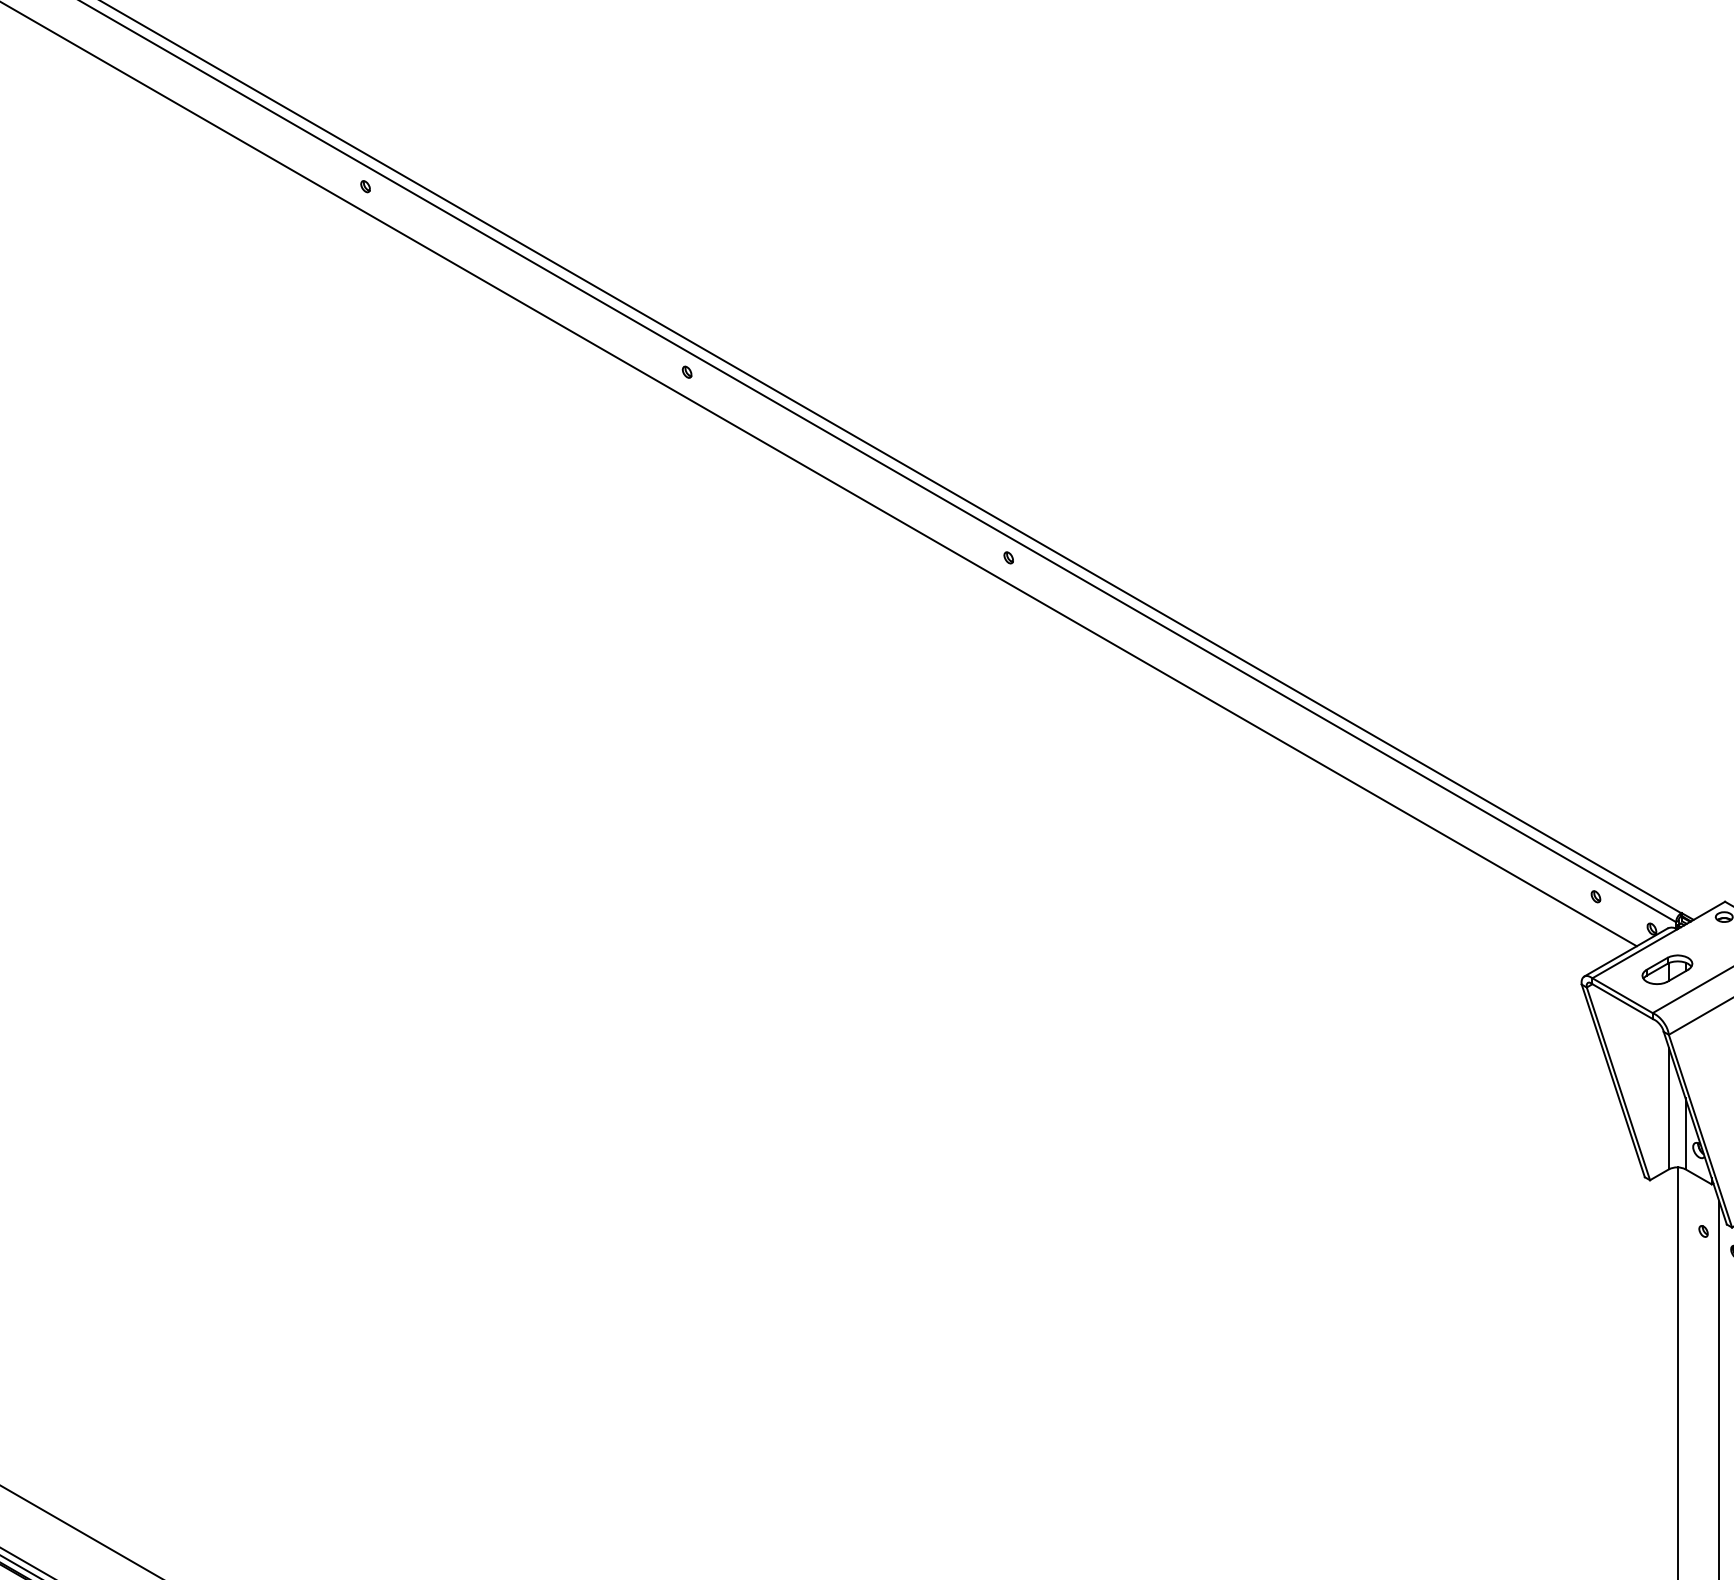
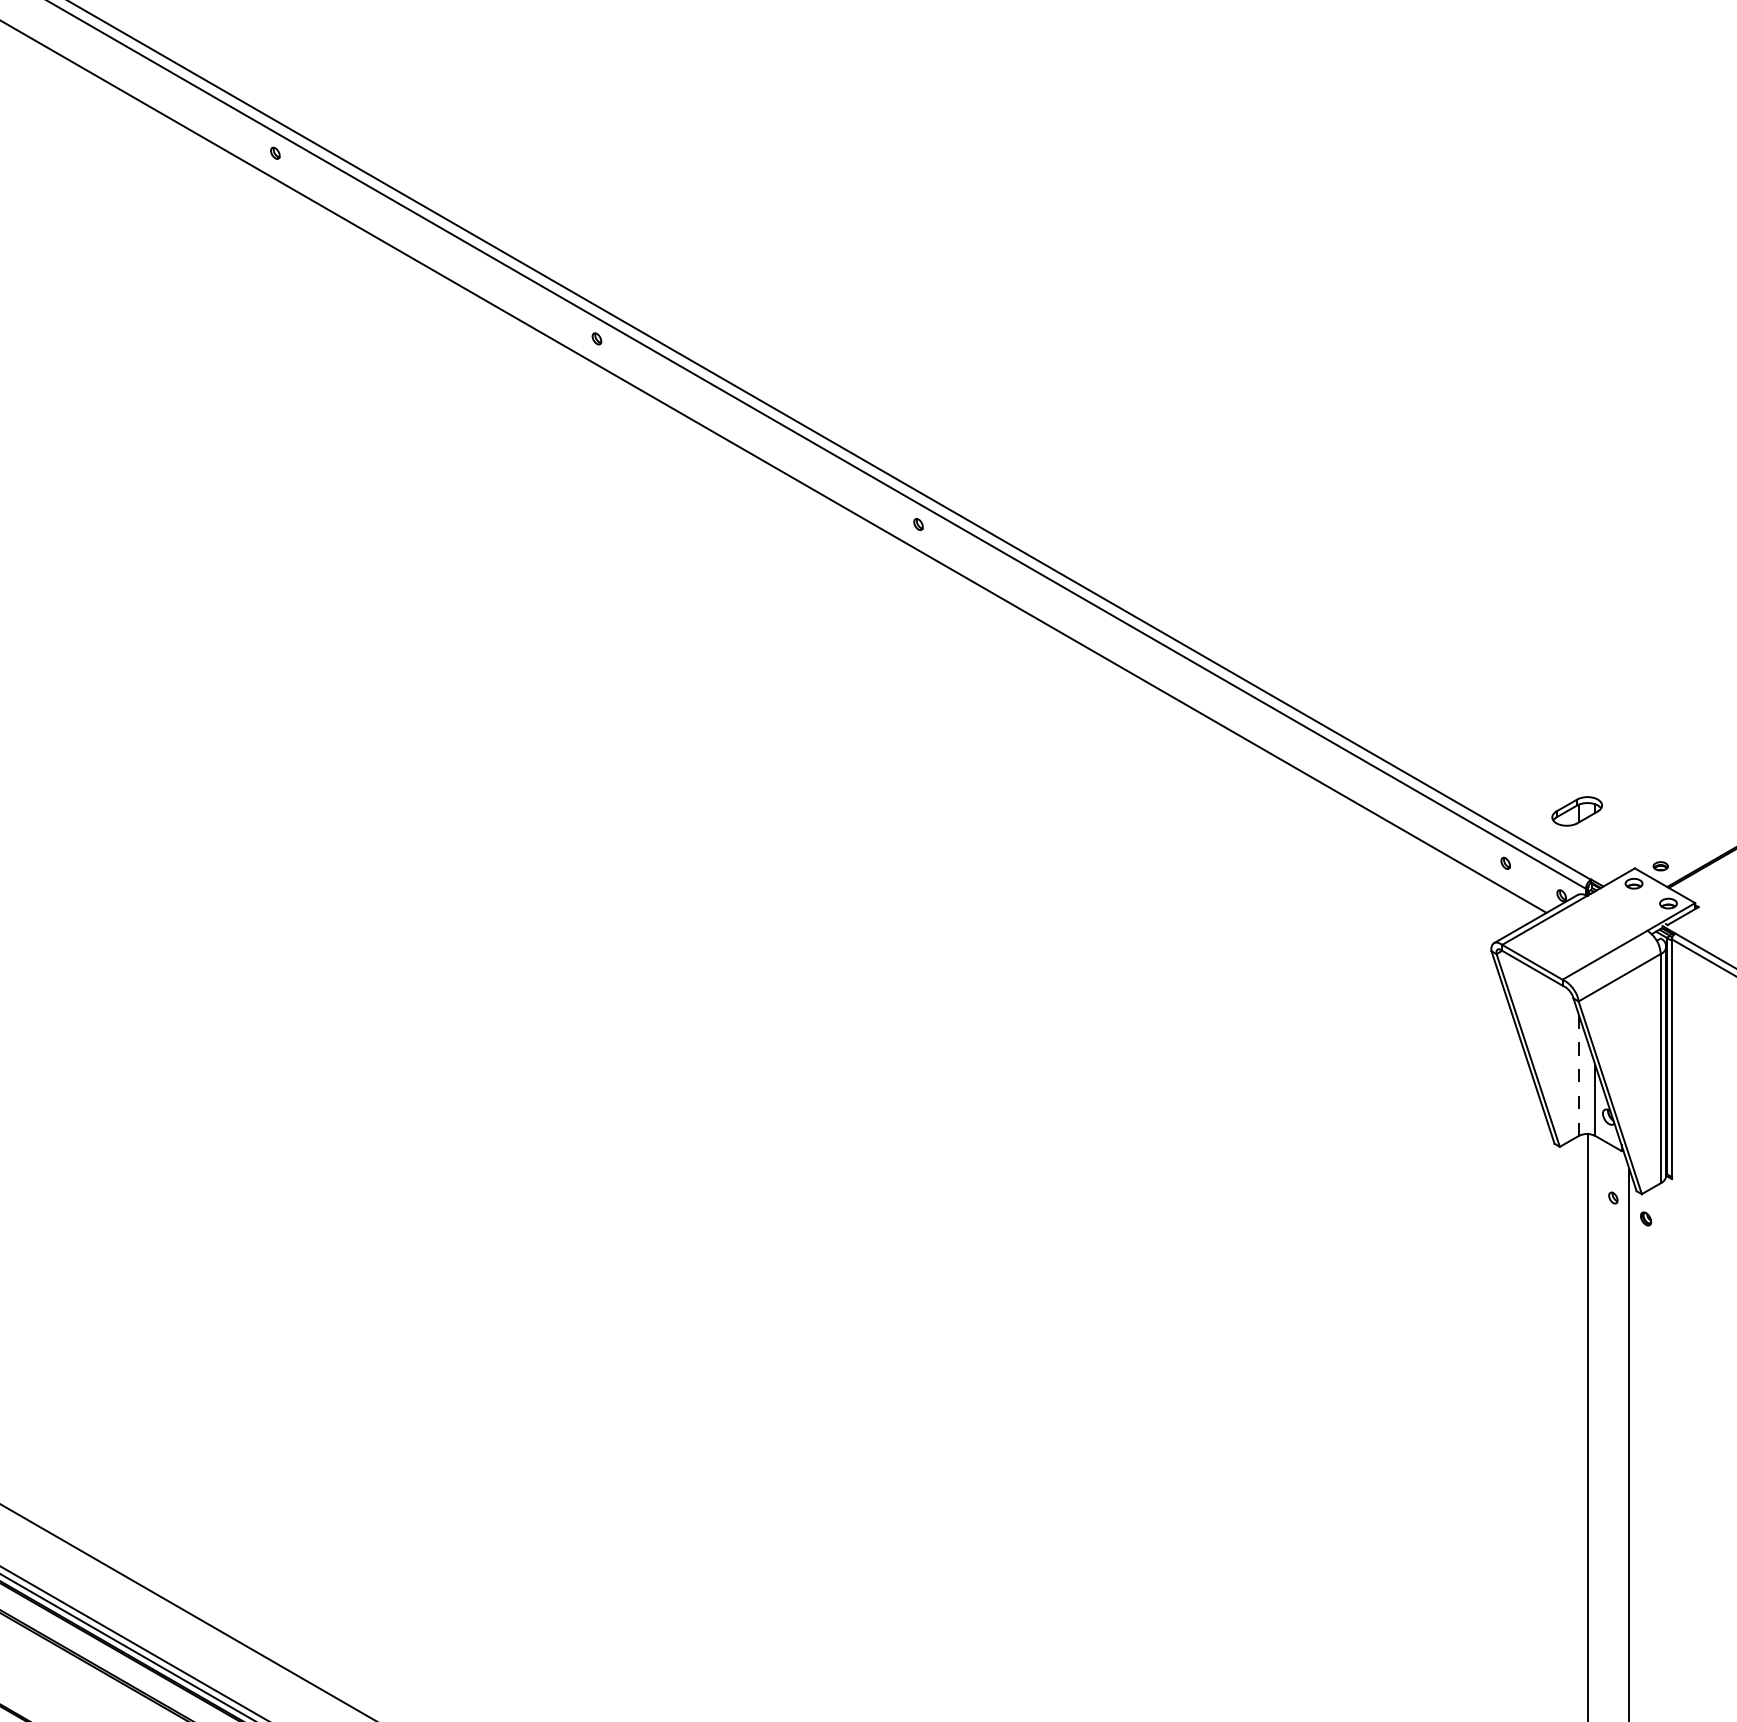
part: (1667, 969) -> (1577, 811), moved
line: (1668, 1108) -> (1578, 1075), solid -> dashed

